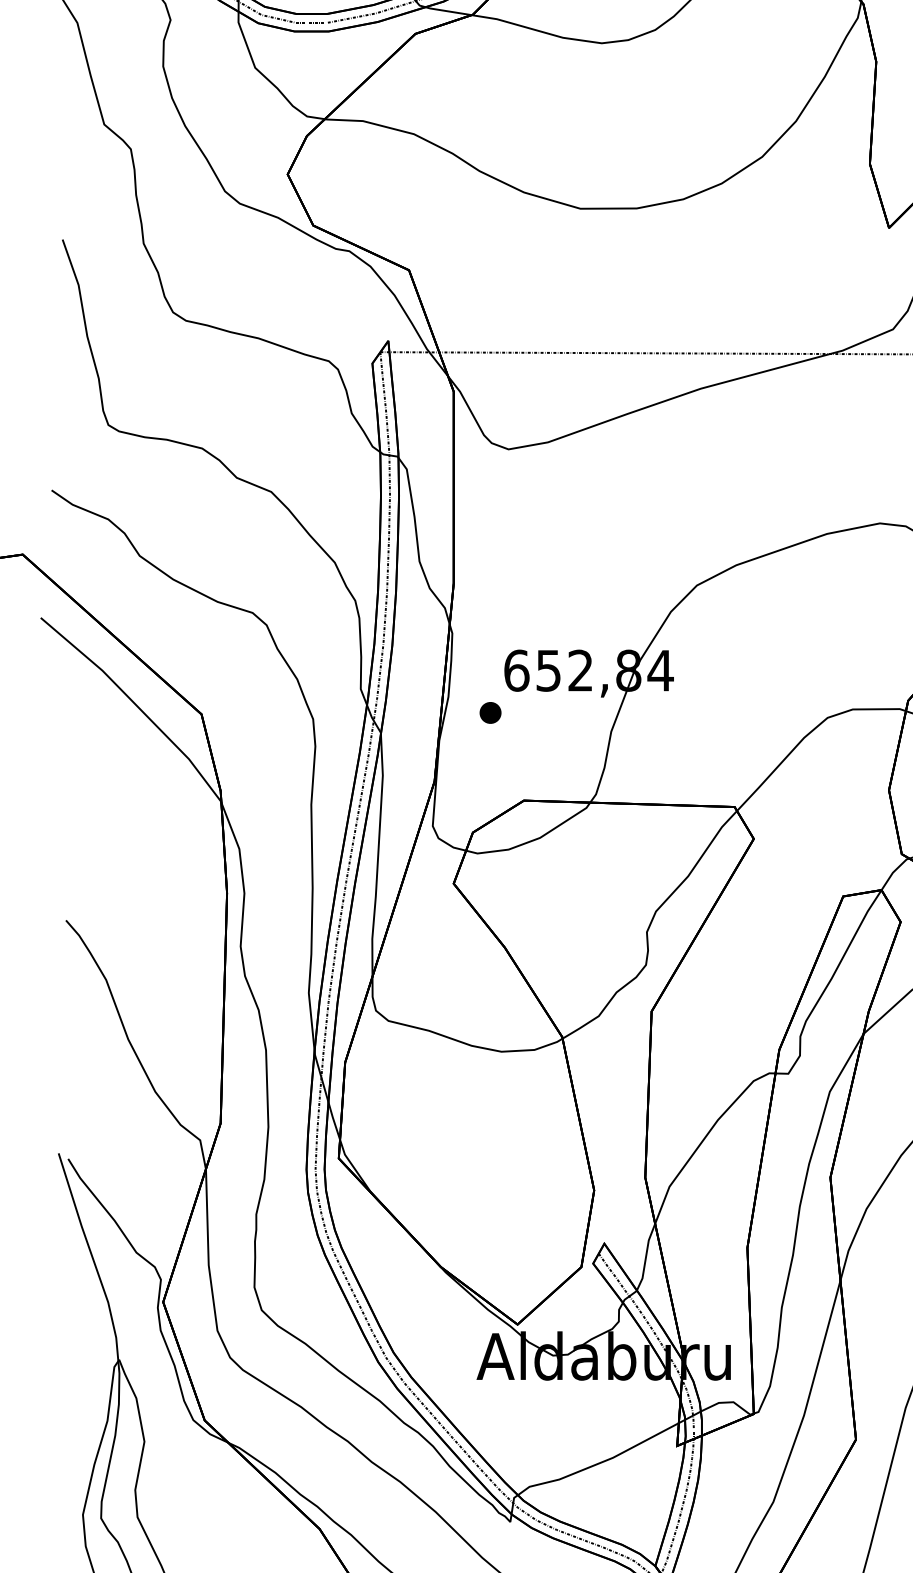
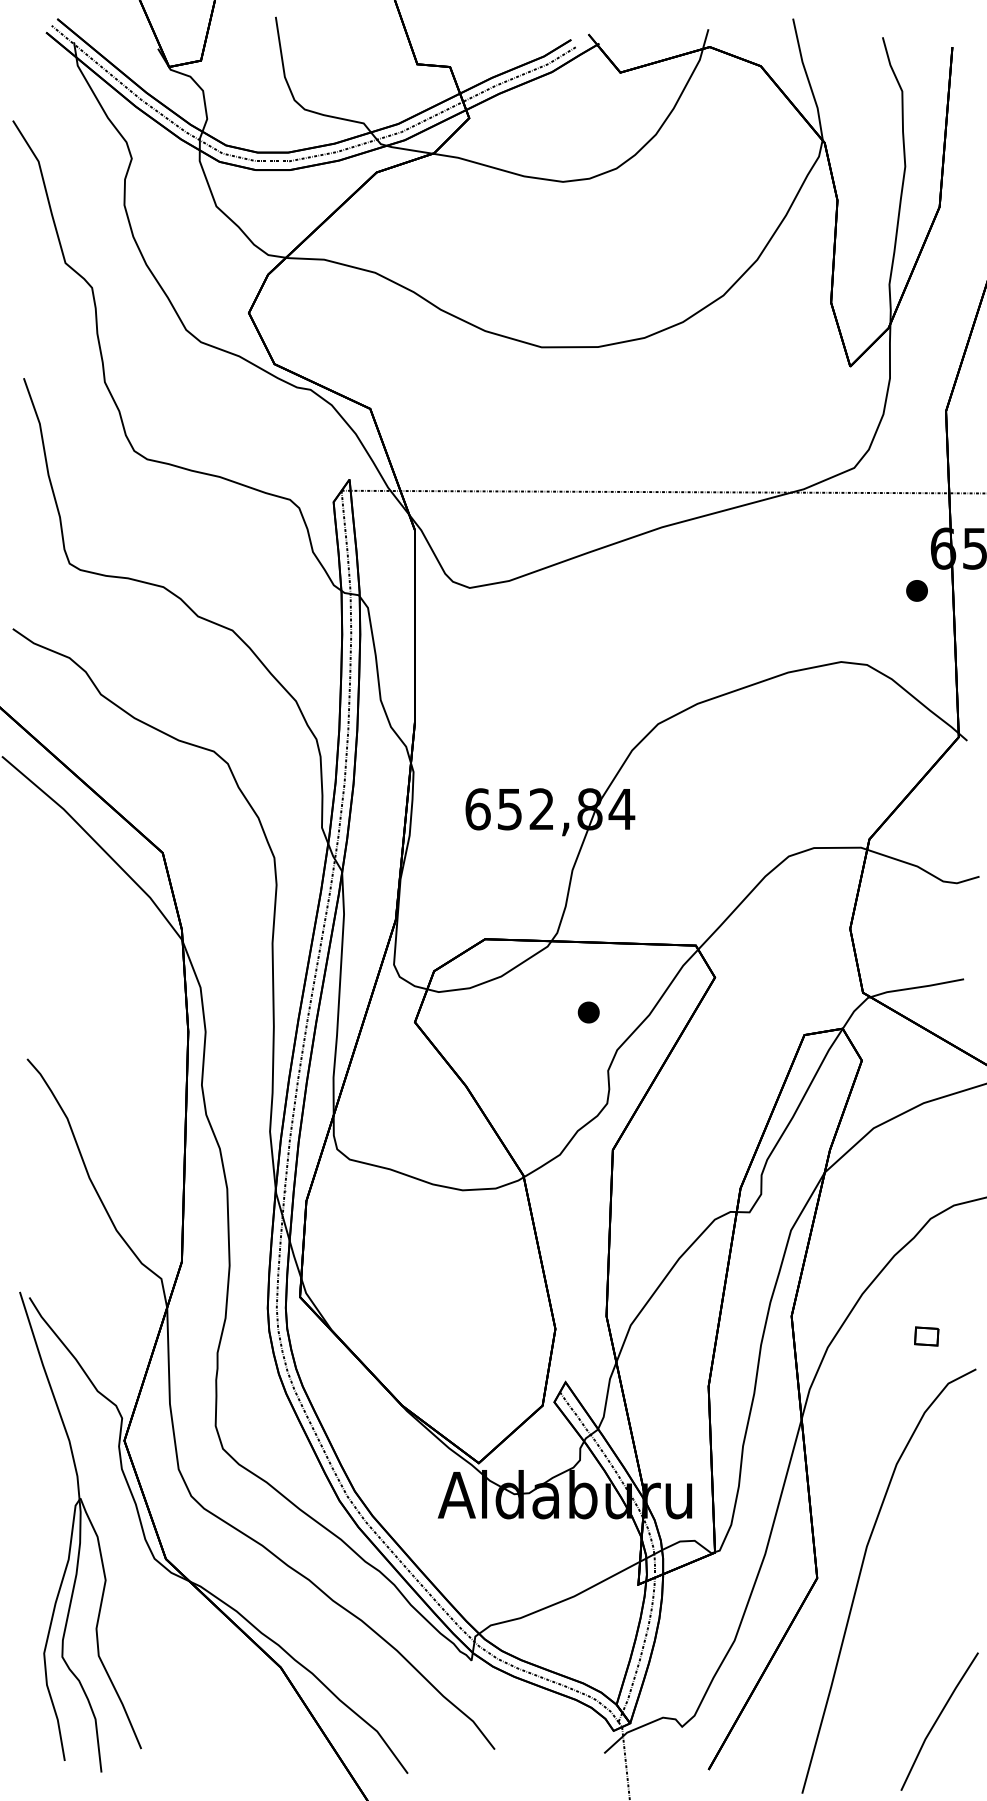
part: (490, 712) -> (588, 1012), moved

